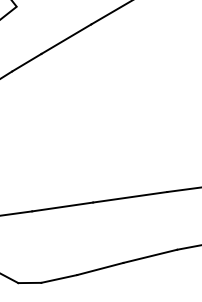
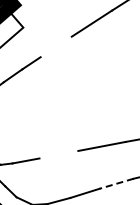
line: (65, 38) -> (55, 46), removed
line: (62, 206) -> (58, 154), removed
line: (150, 255) -> (116, 183), solid -> dashed

